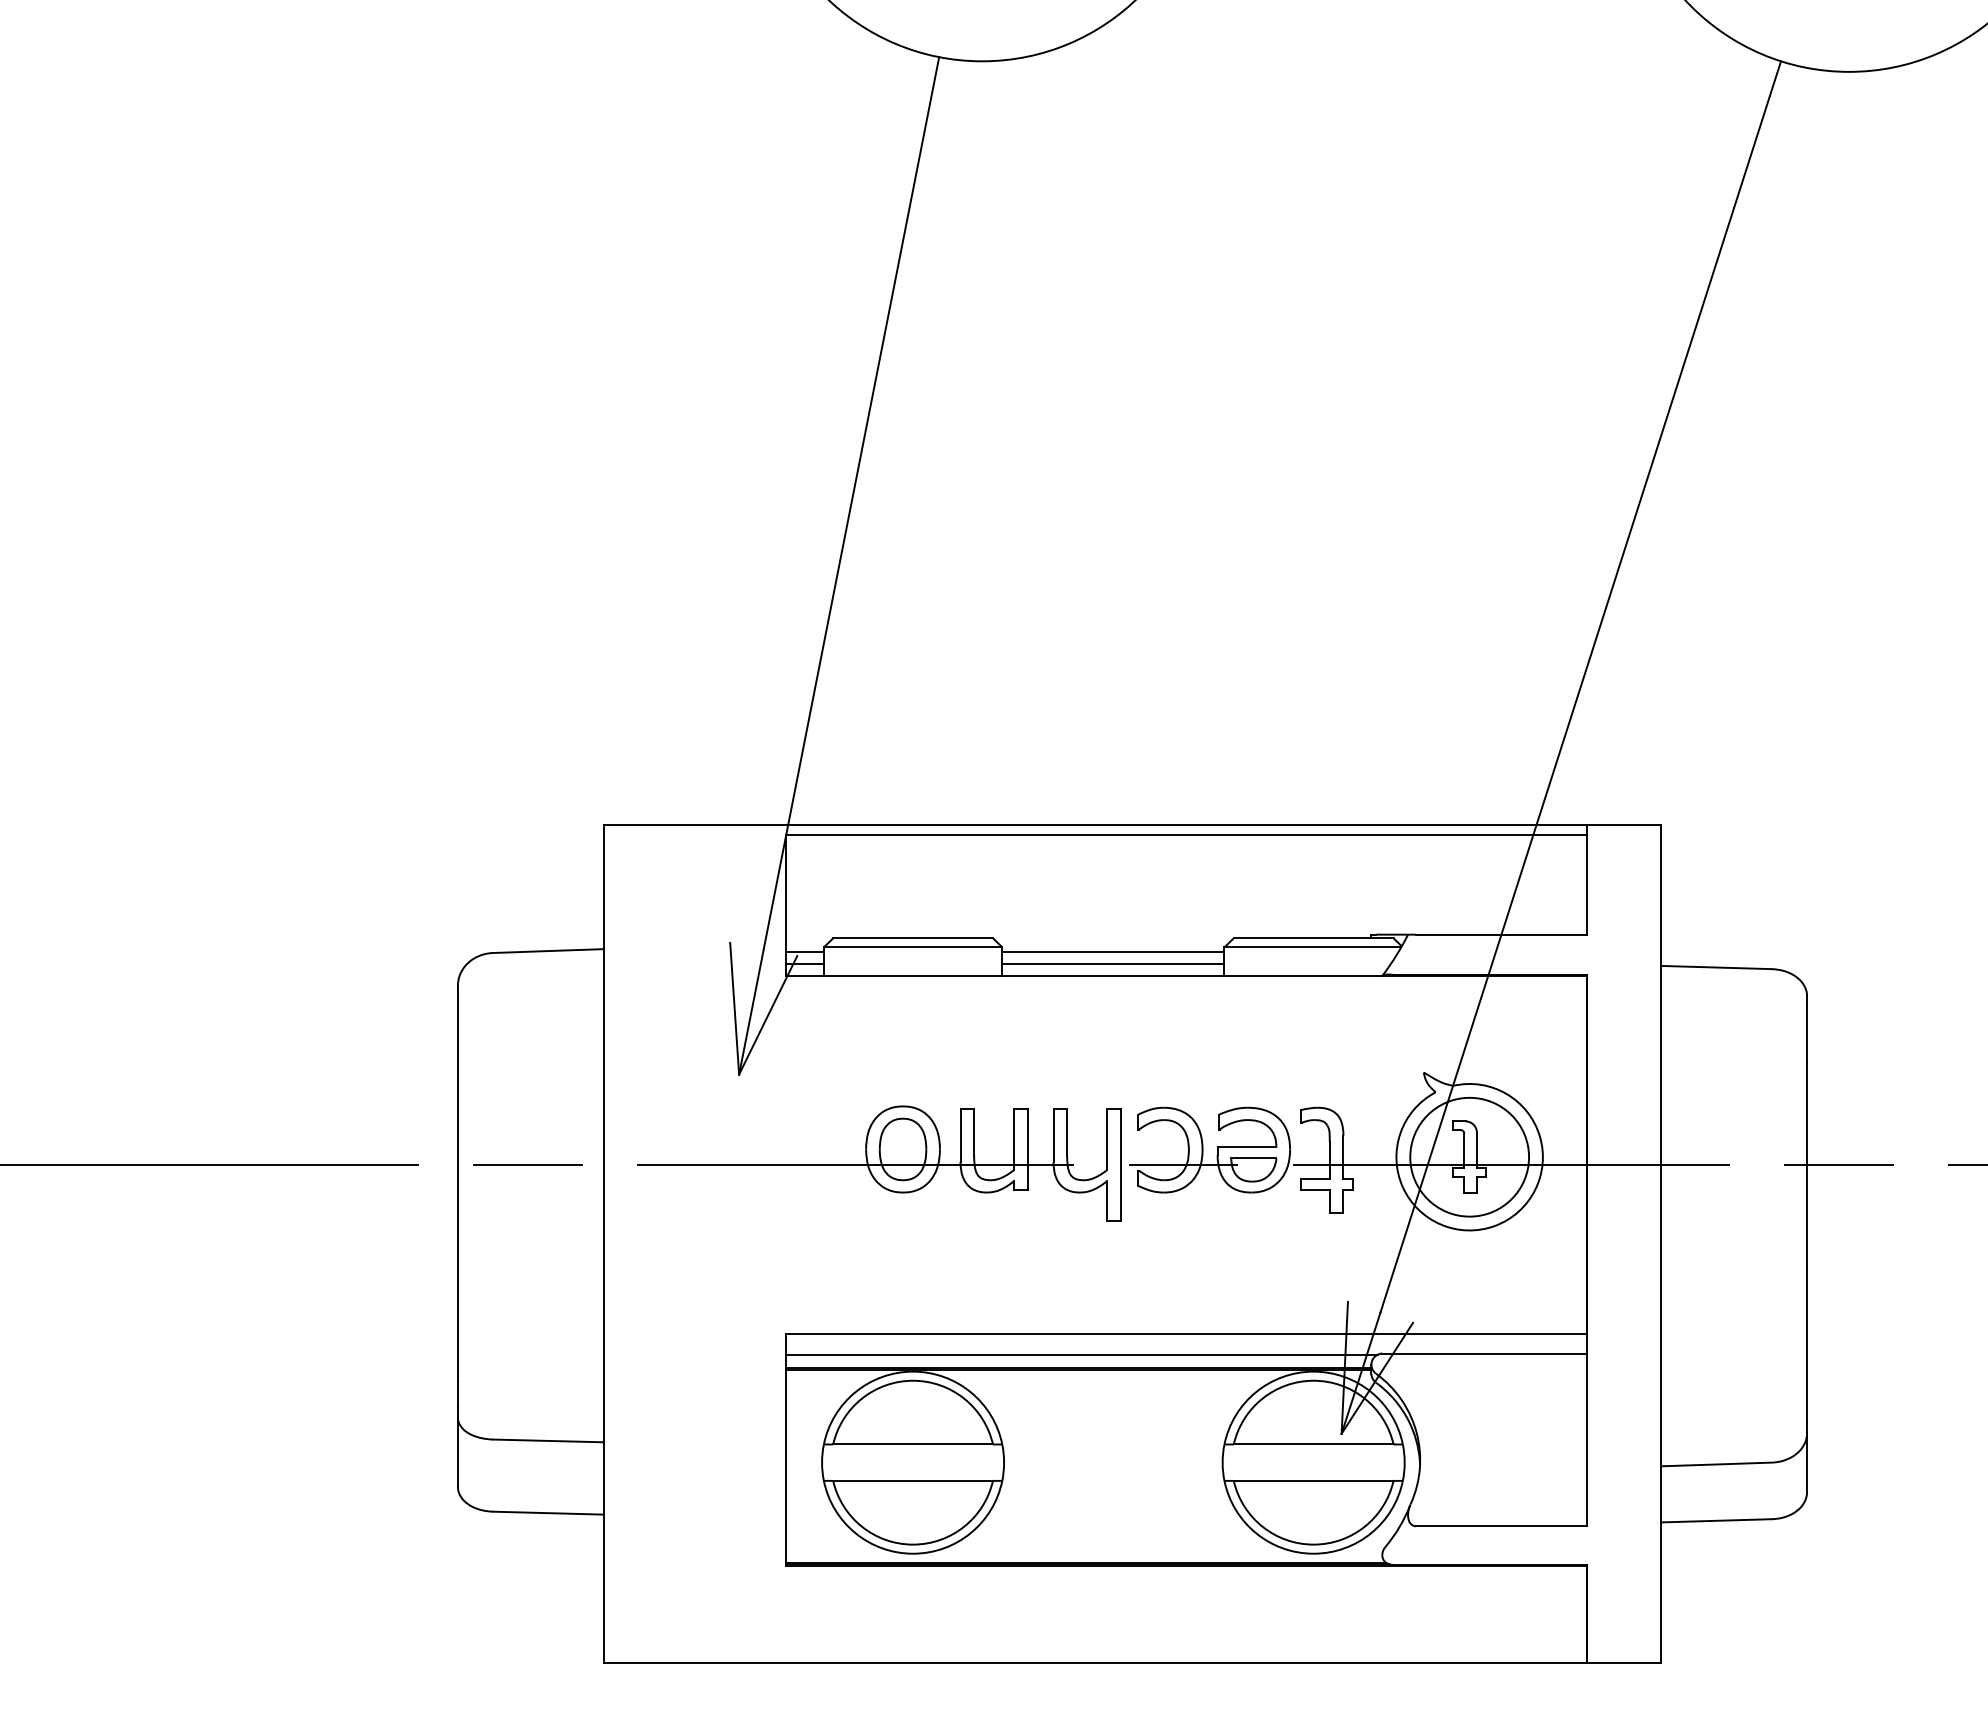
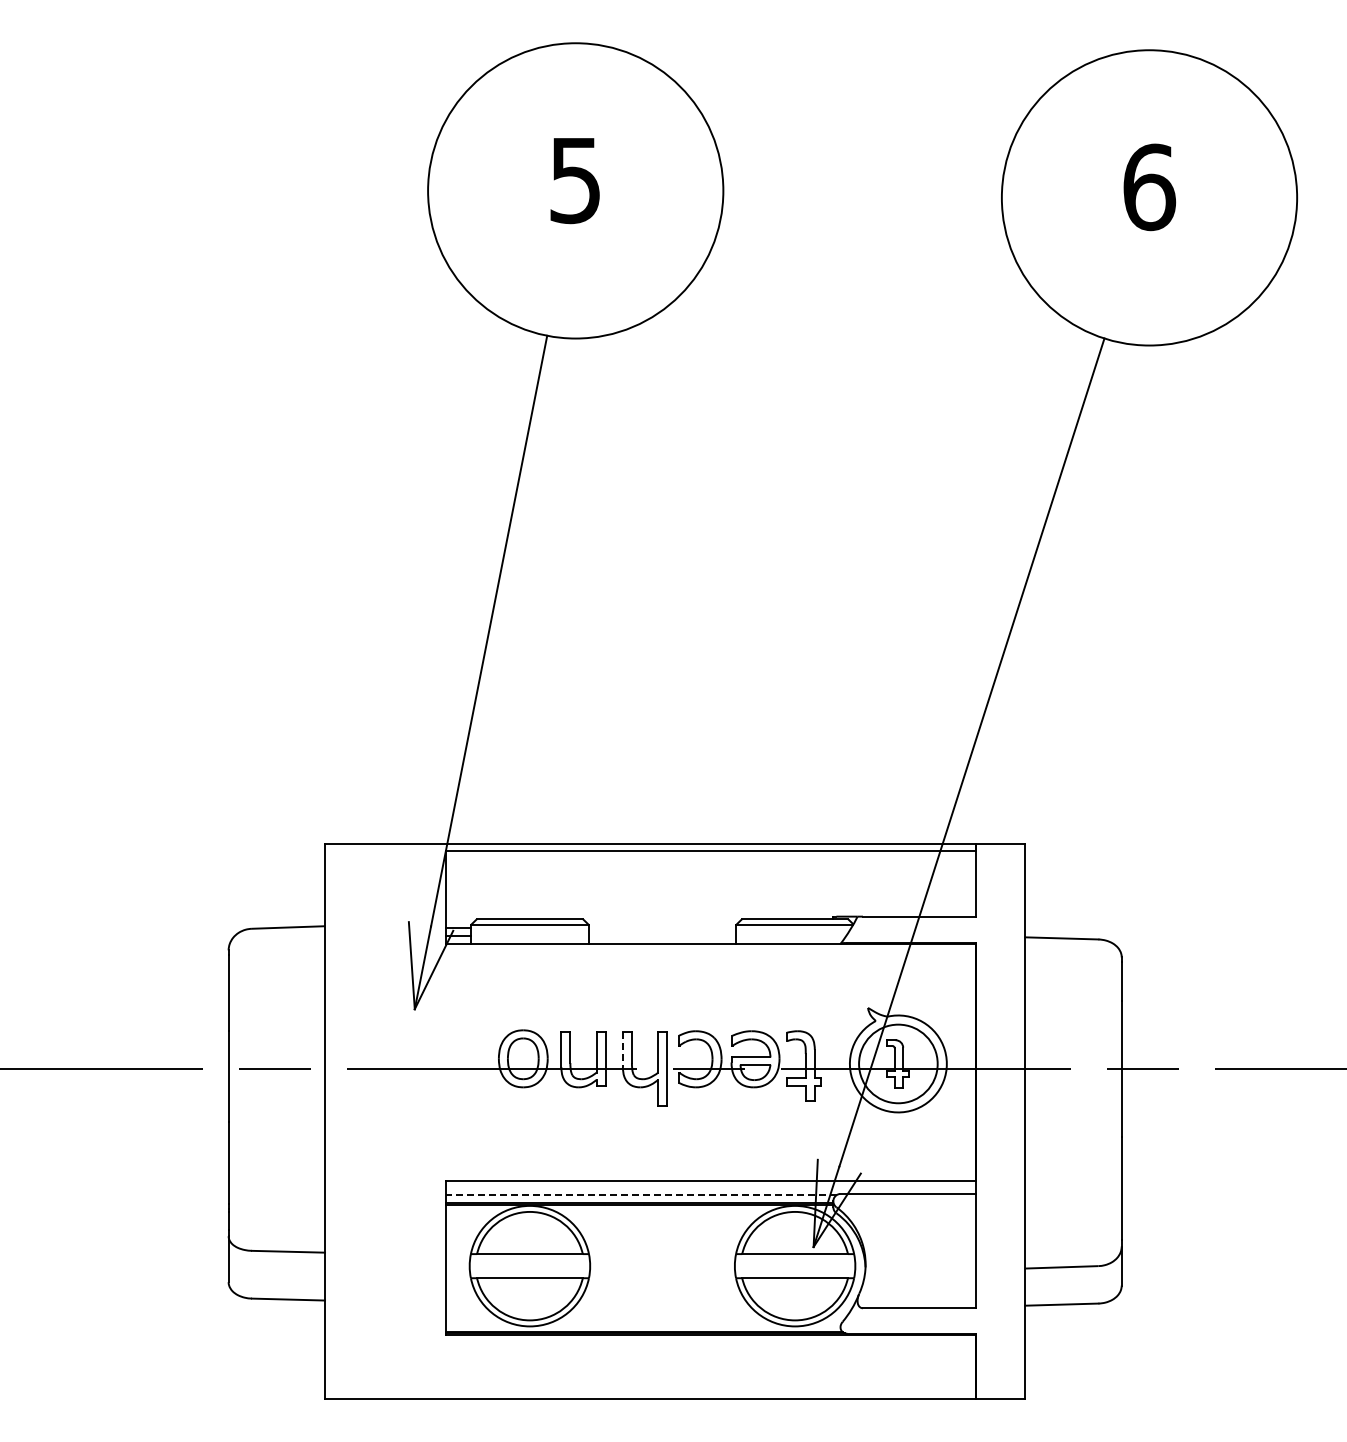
line: (1113, 951) -> (662, 927), removed
line: (1113, 964) -> (662, 936), removed
line: (1052, 1136) -> (622, 1050), solid -> dashed
line: (1081, 1354) -> (641, 1194), solid -> dashed

